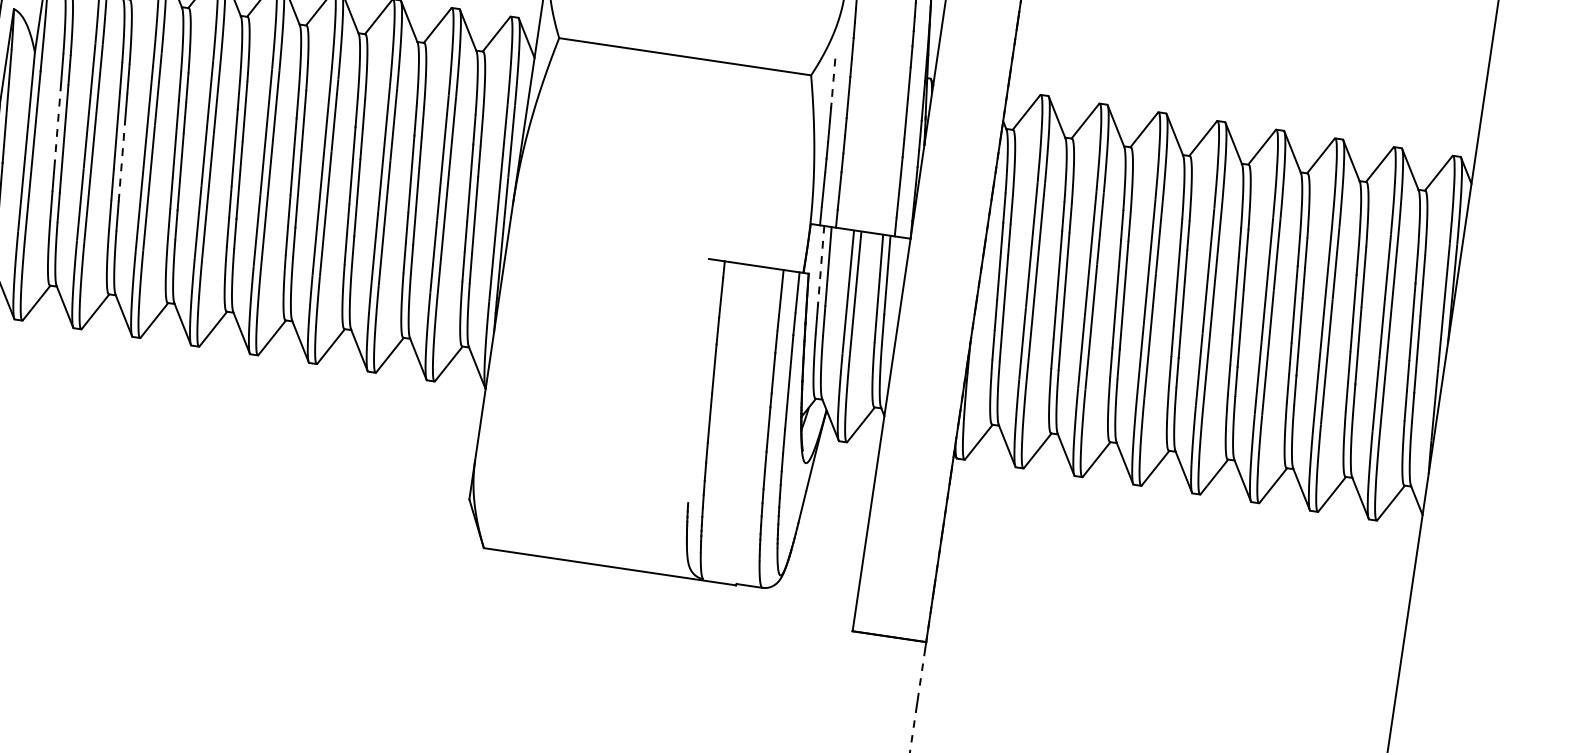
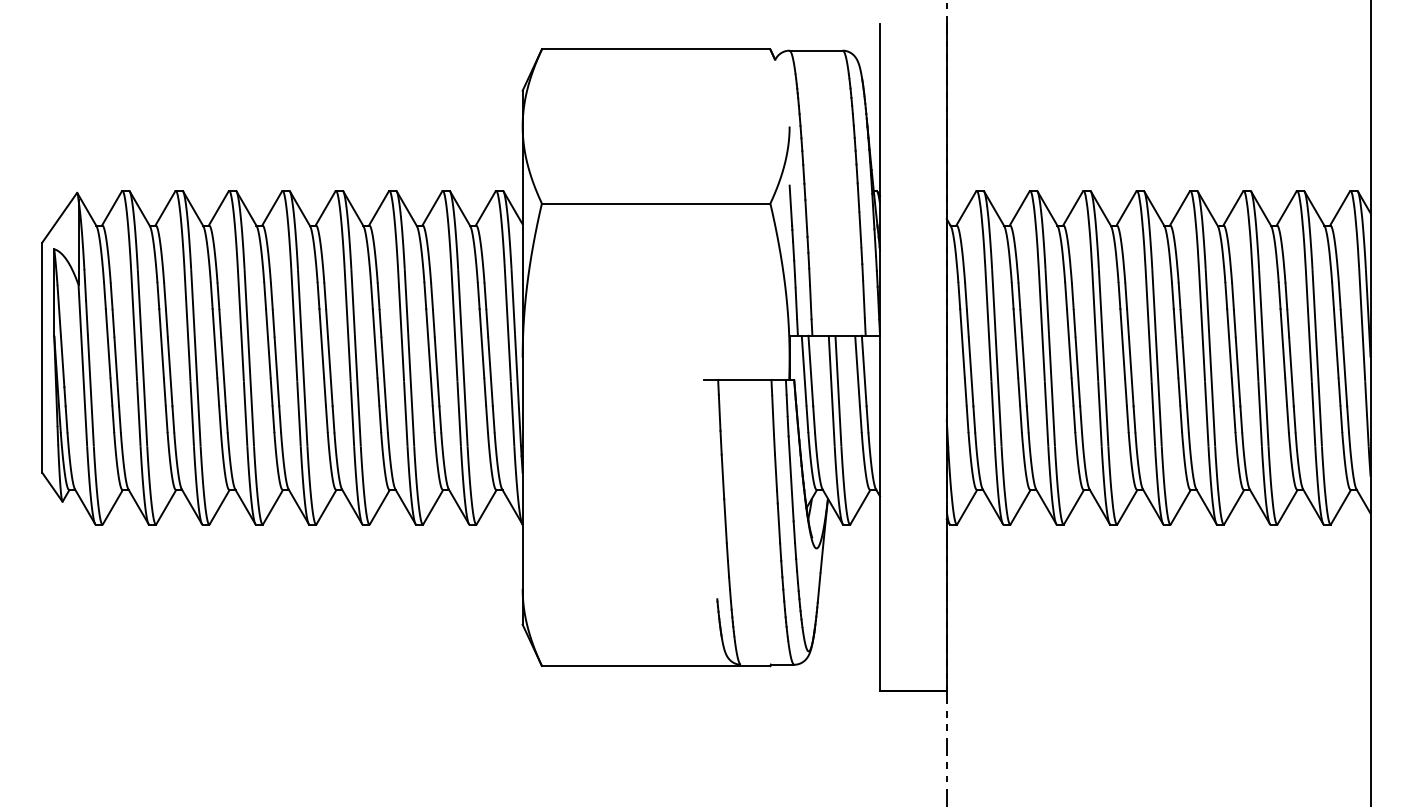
line: (832, 81) -> (790, 206), dashed -> solid
line: (58, 121) -> (108, 343), dashed -> solid
line: (122, 162) -> (170, 371), dashed -> solid
line: (821, 266) -> (804, 371), dashed -> solid

